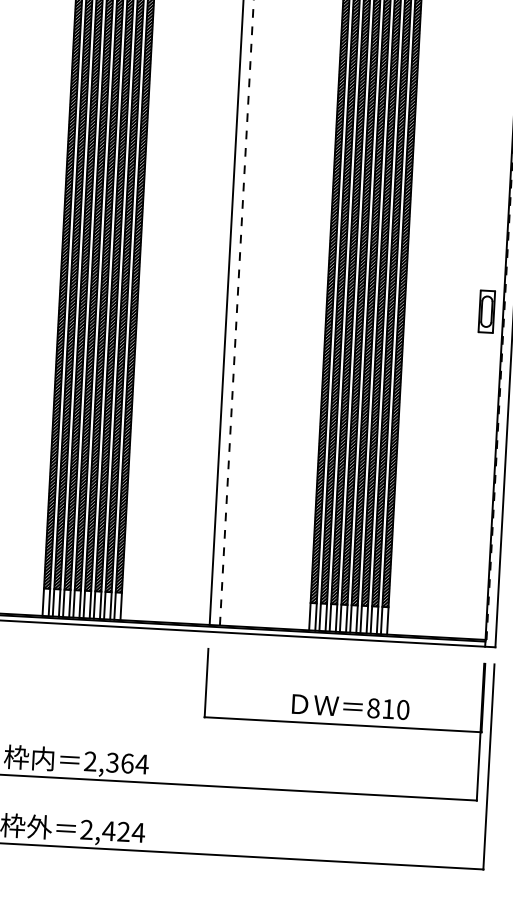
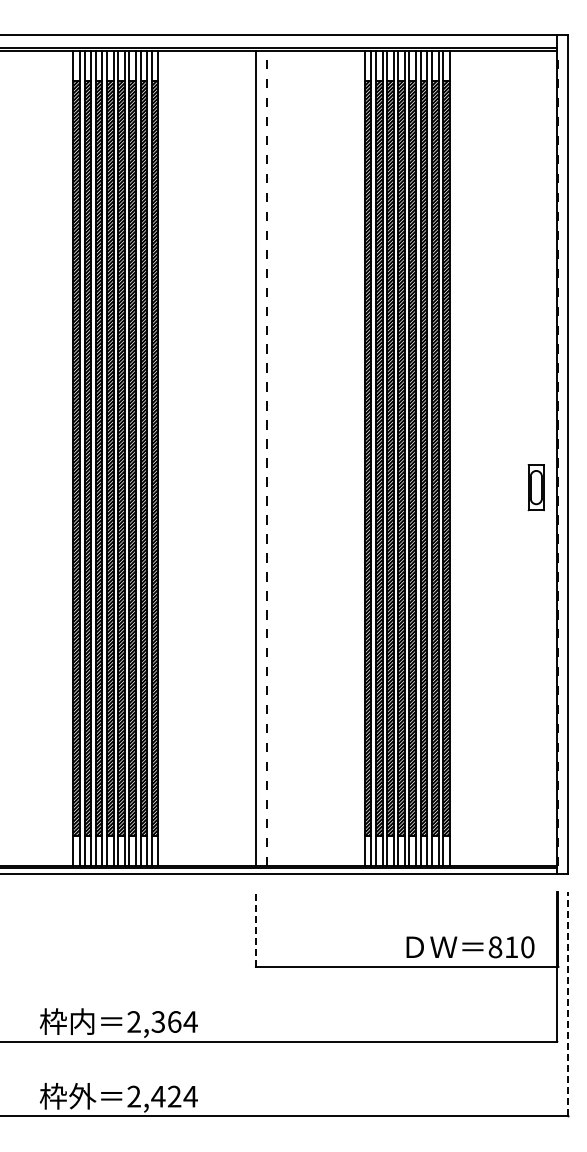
part: (486, 311) -> (535, 487), moved
line: (206, 682) -> (255, 929), solid -> dashed
text: (350, 707) -> (470, 947), moved
line: (488, 766) -> (568, 1003), solid -> dashed

